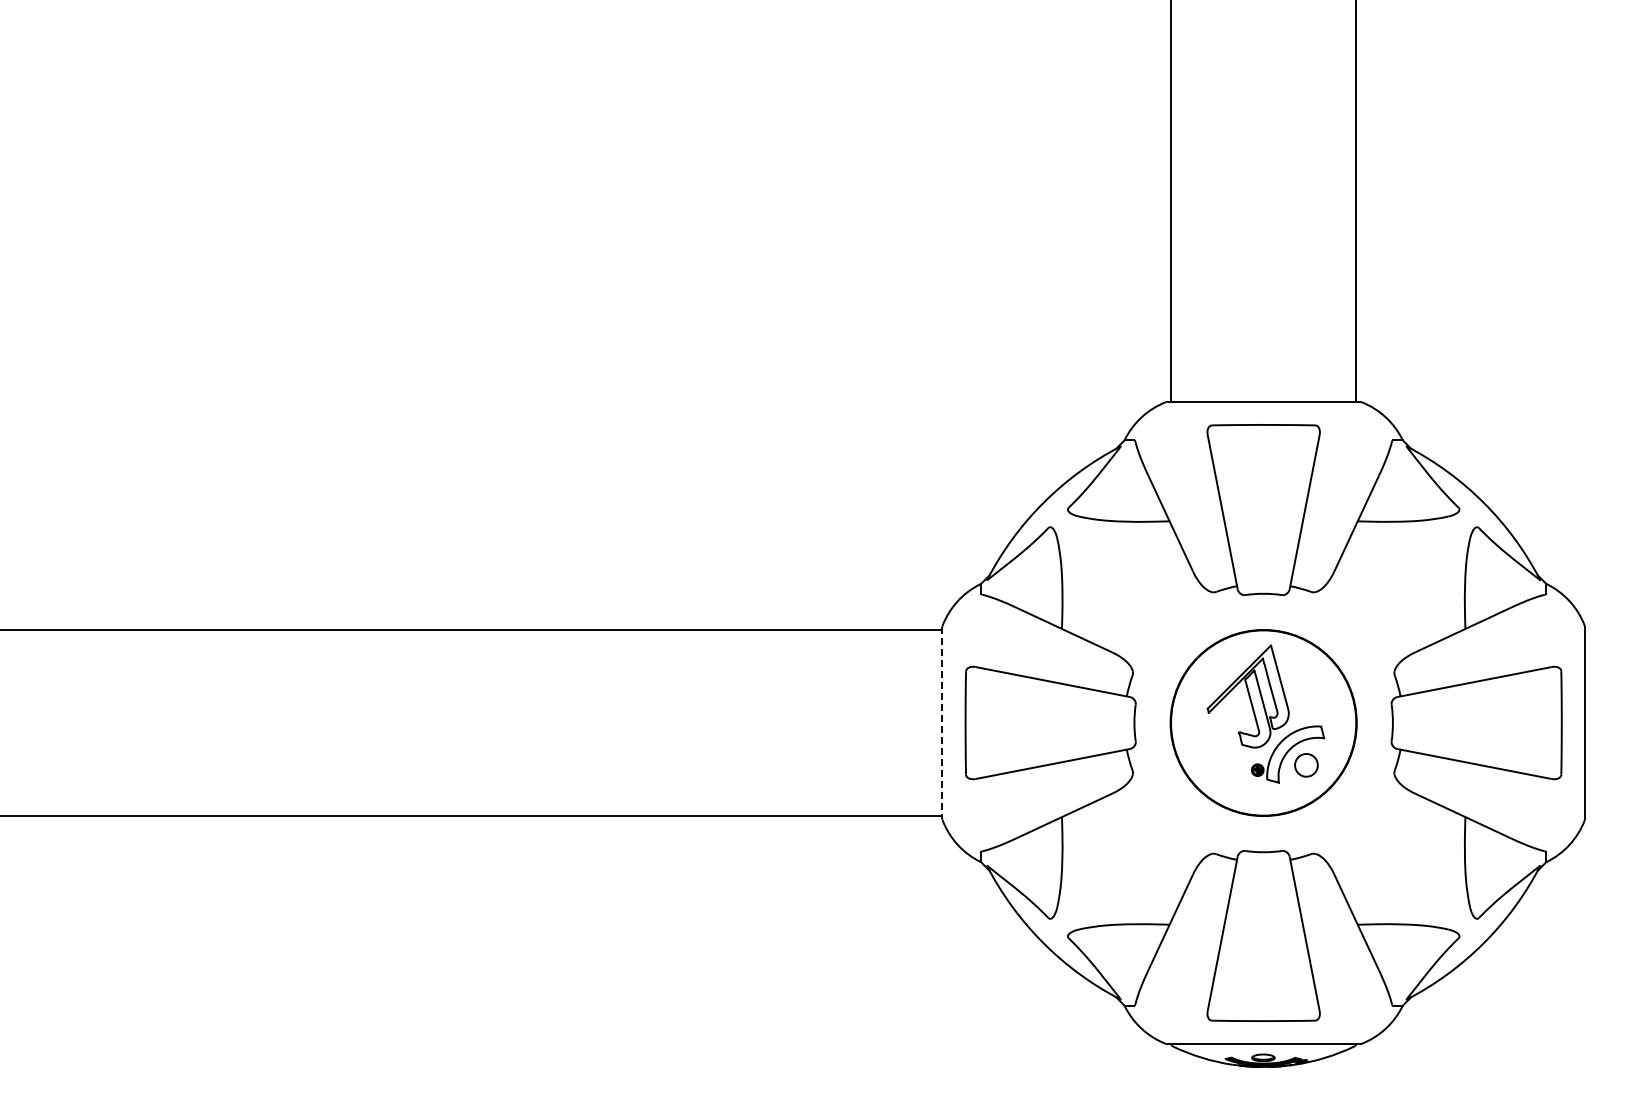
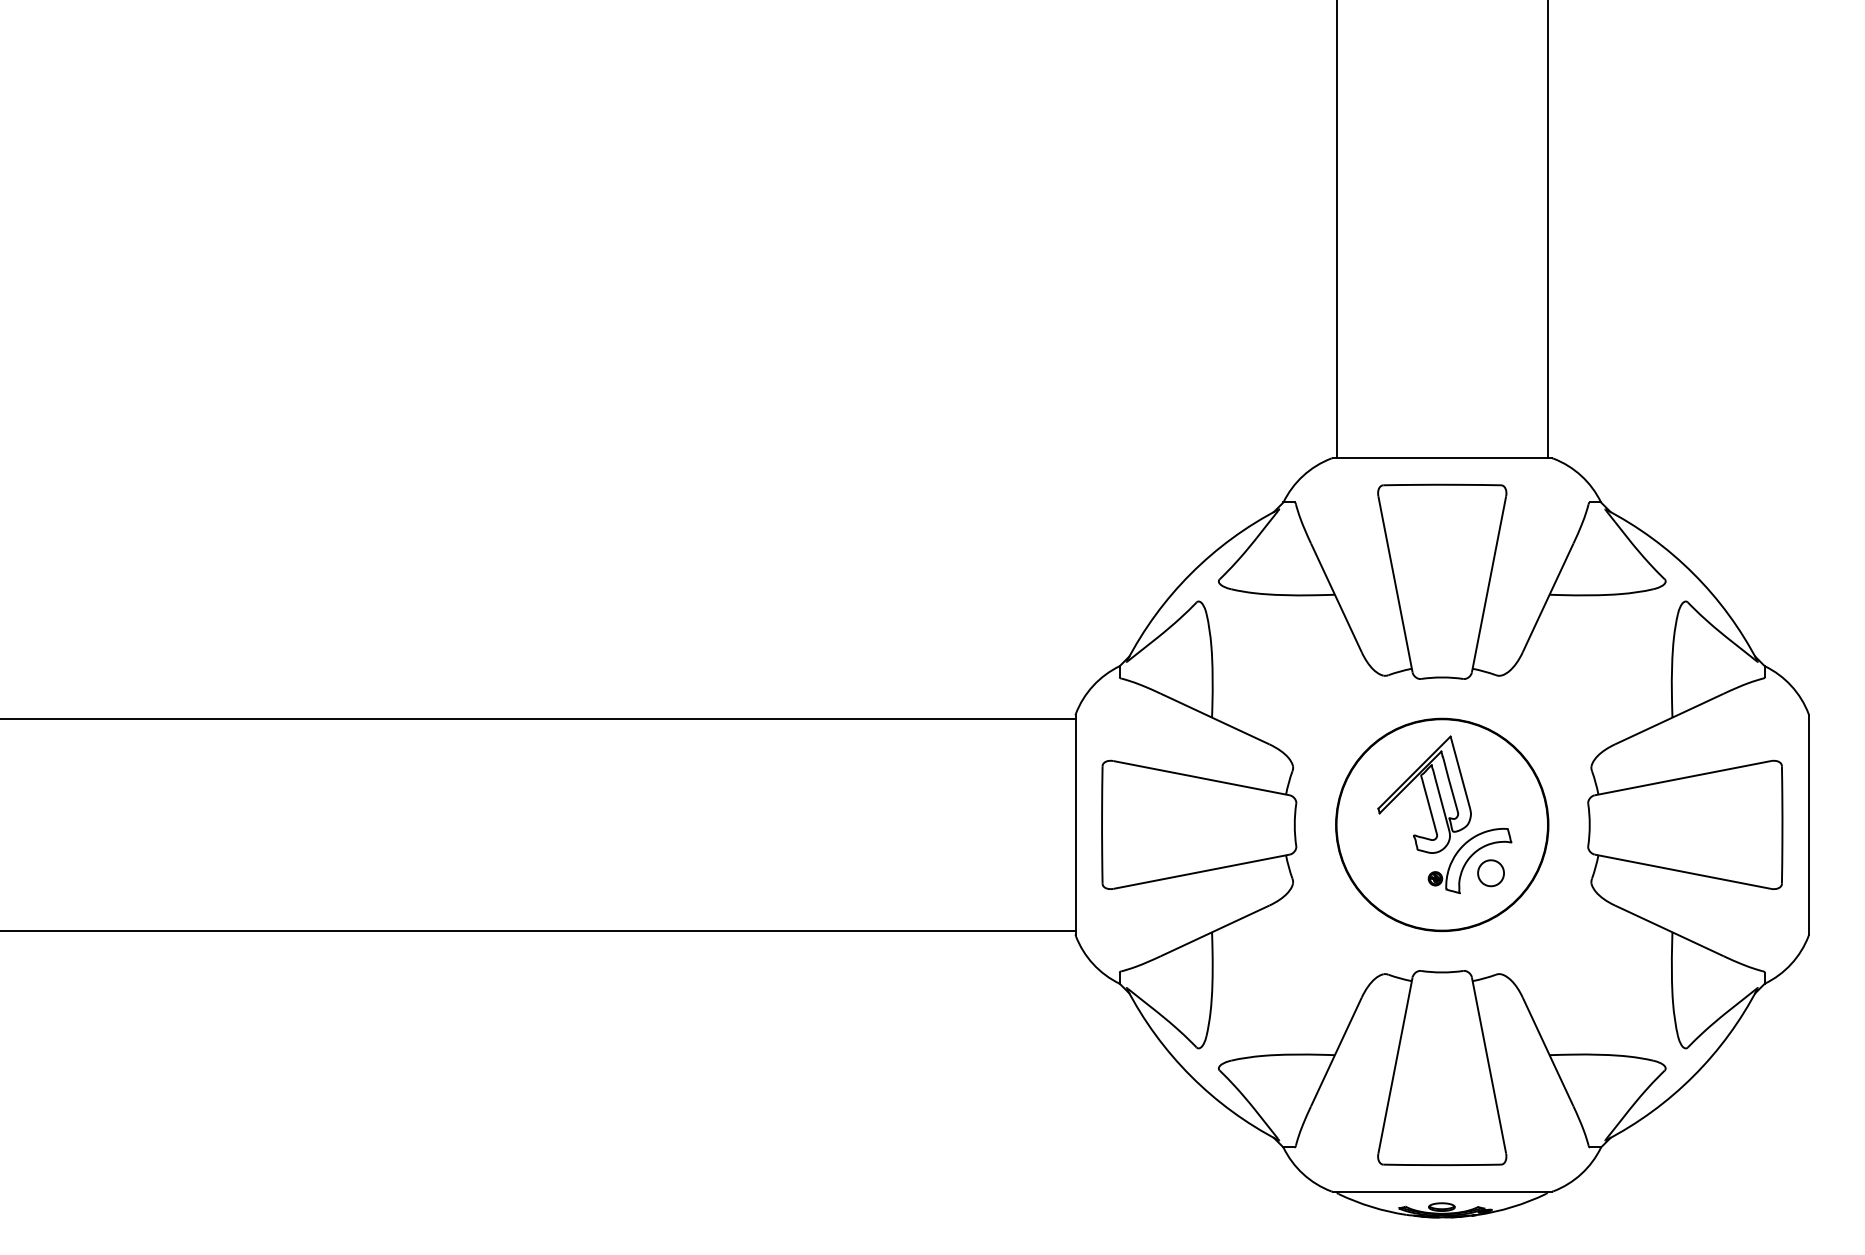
line: (942, 723) -> (1075, 825), dashed -> solid

